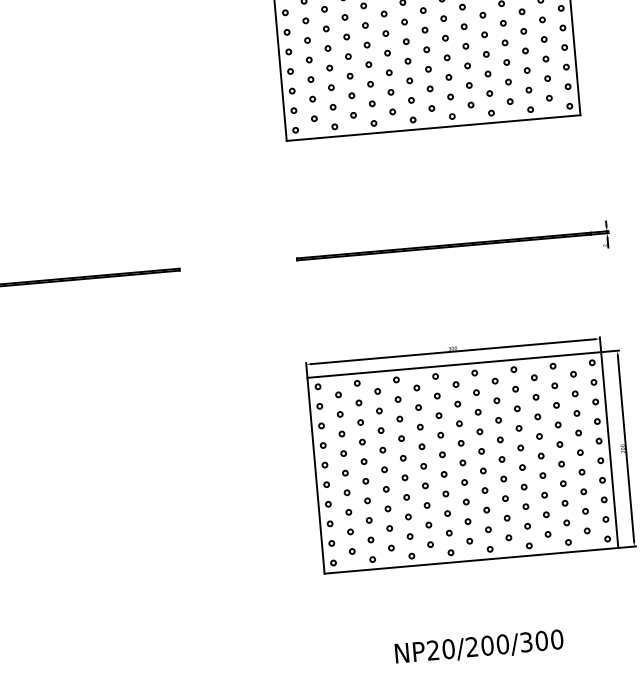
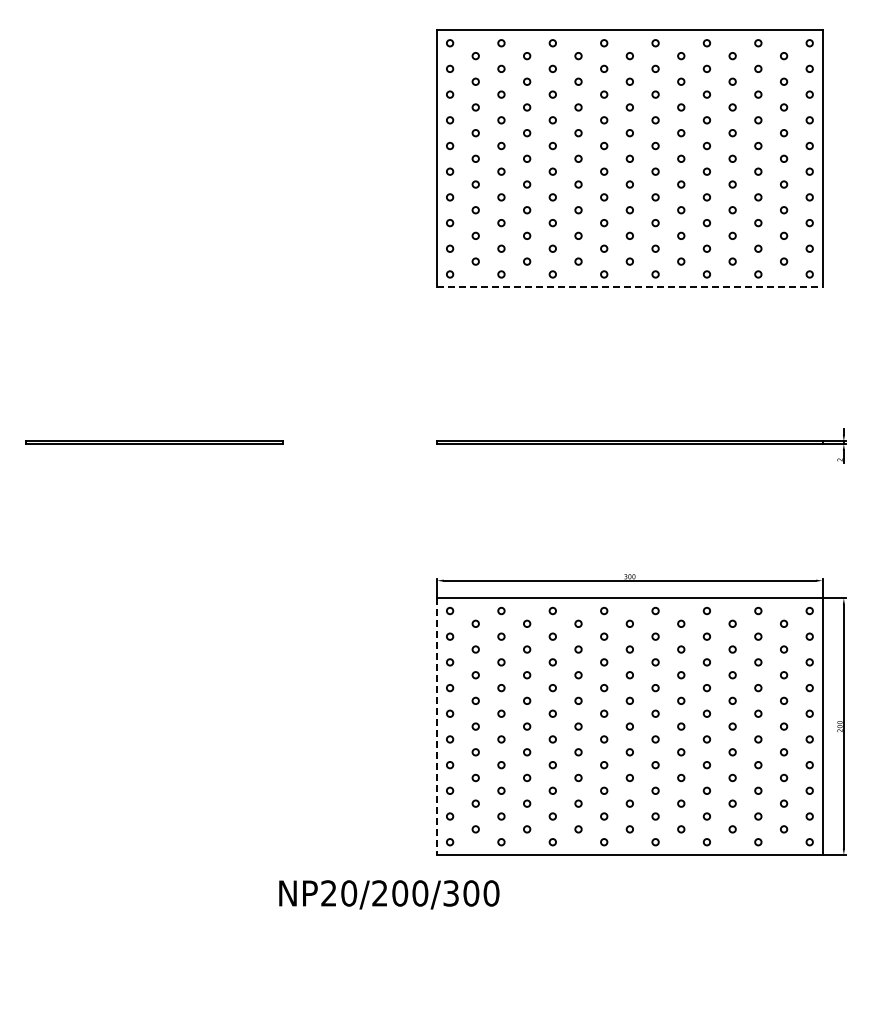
line: (433, 128) -> (629, 287), solid -> dashed
line: (316, 476) -> (437, 727), solid -> dashed
text: (479, 647) -> (389, 894), moved

